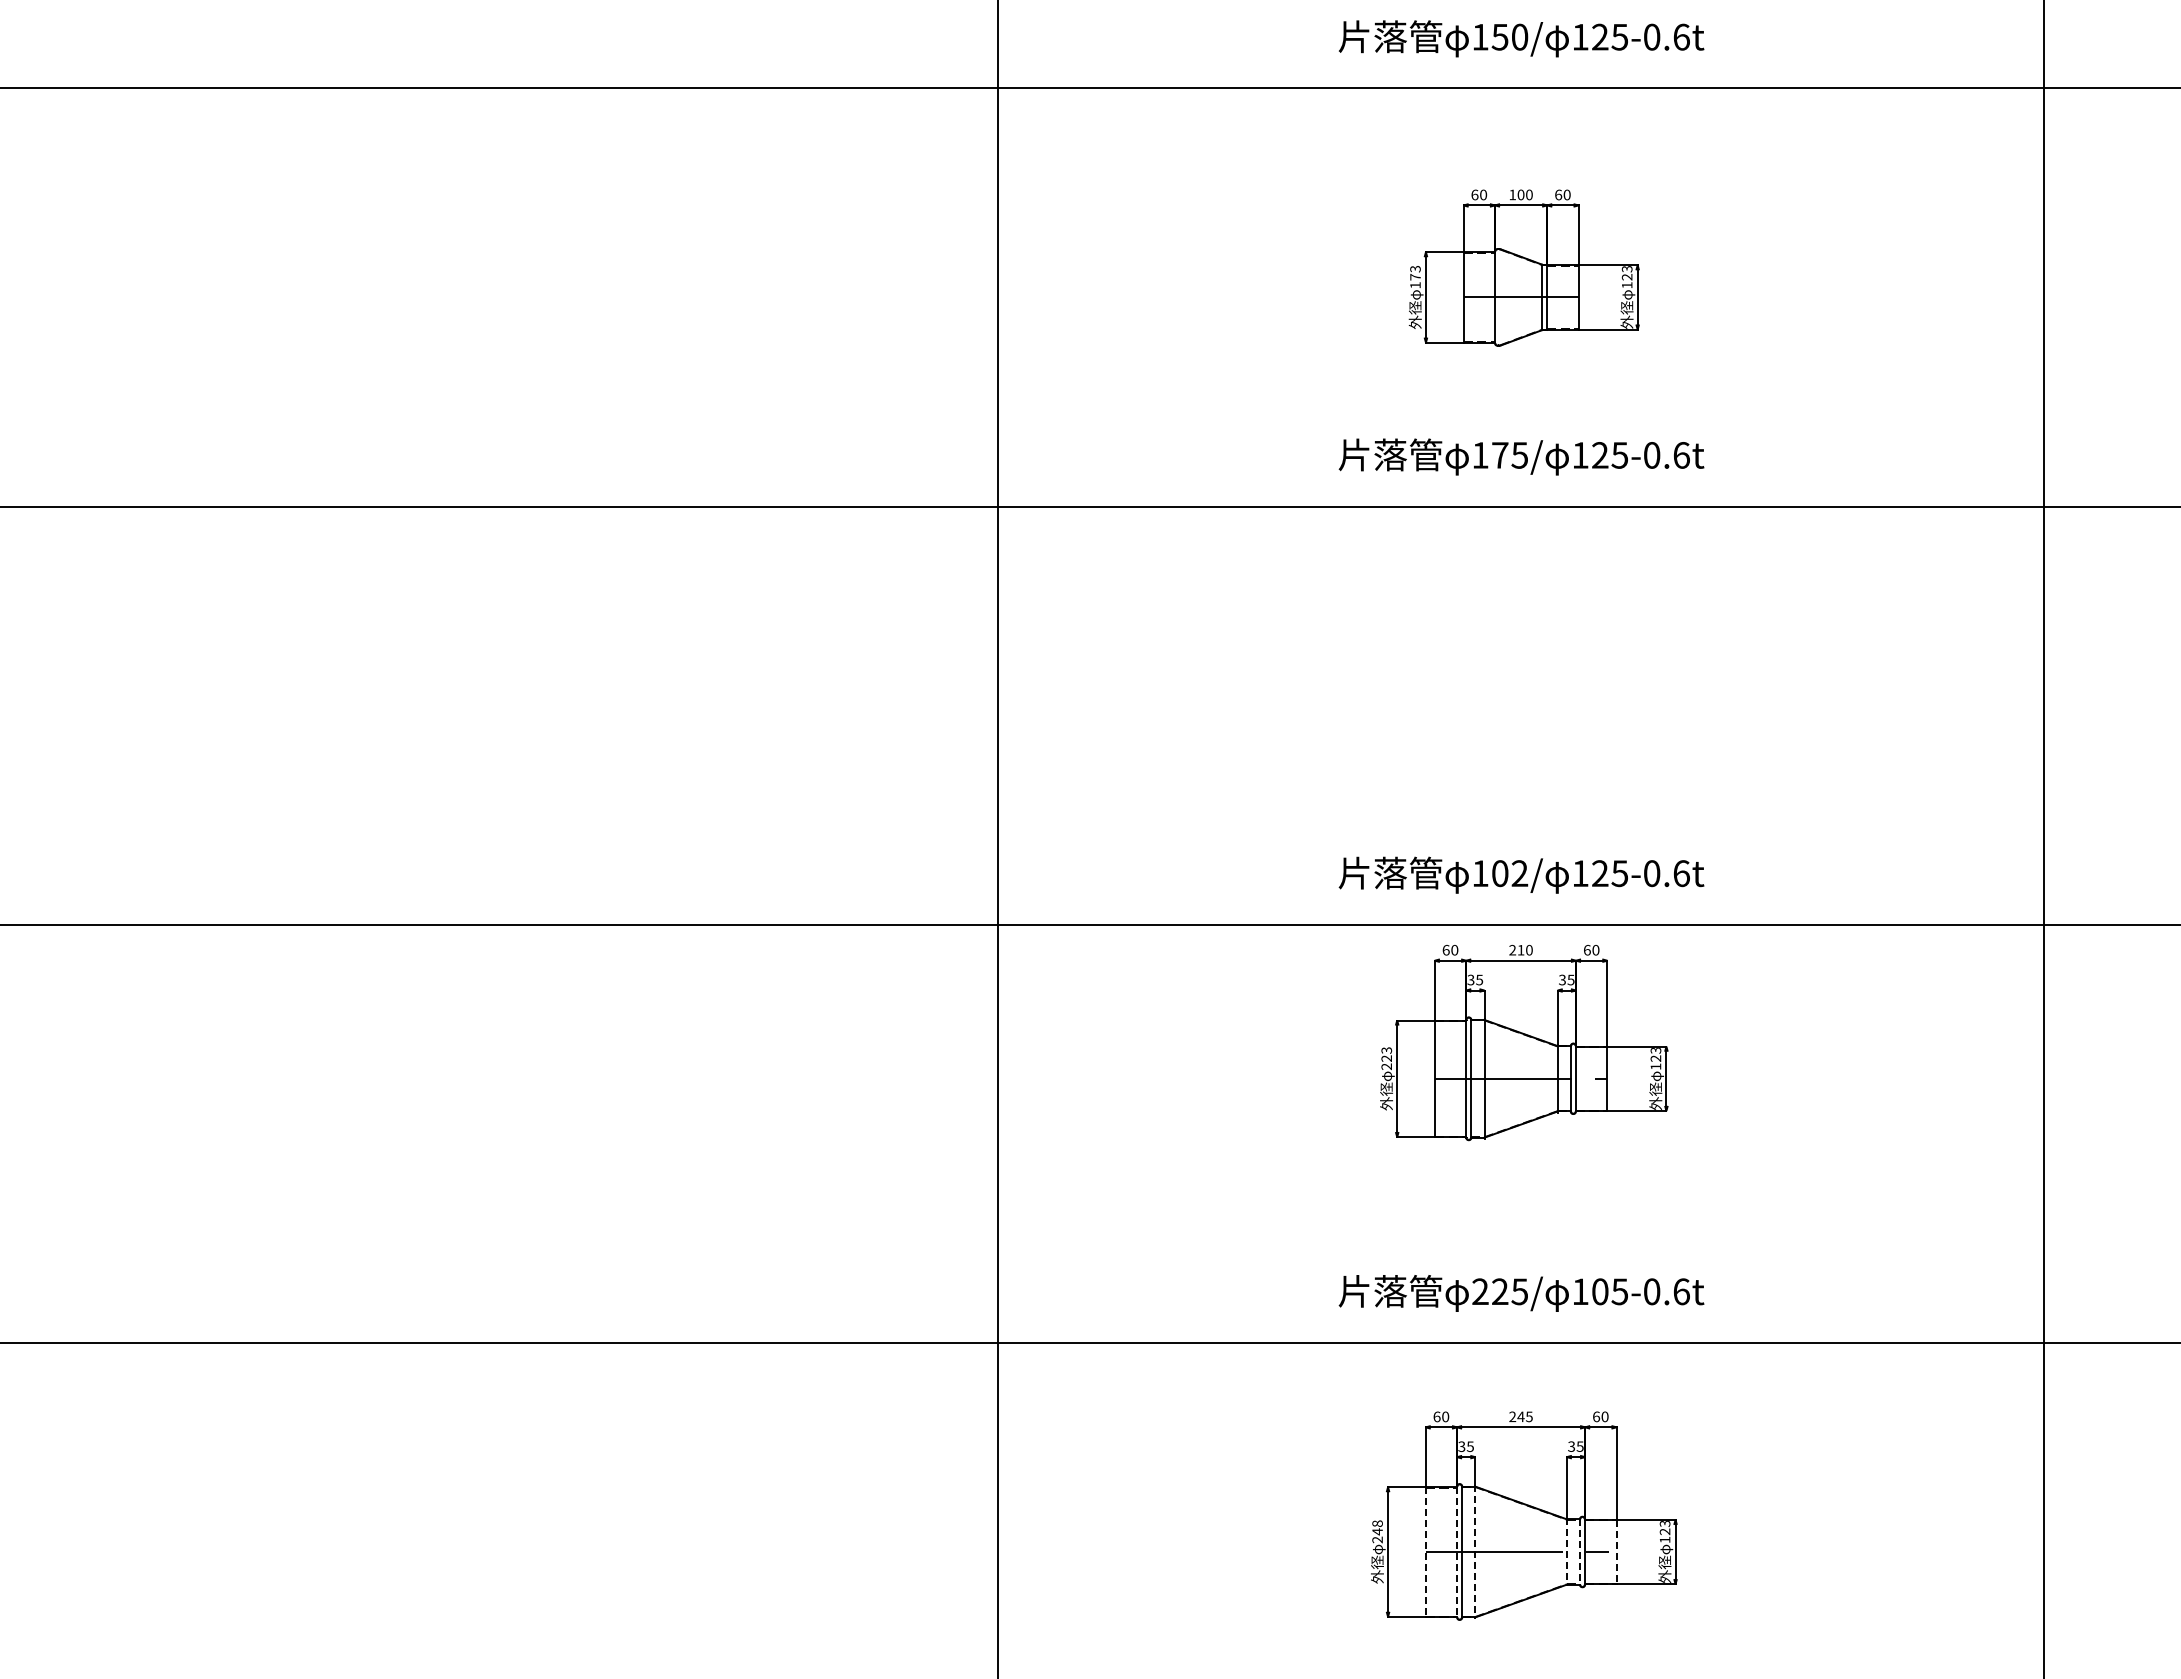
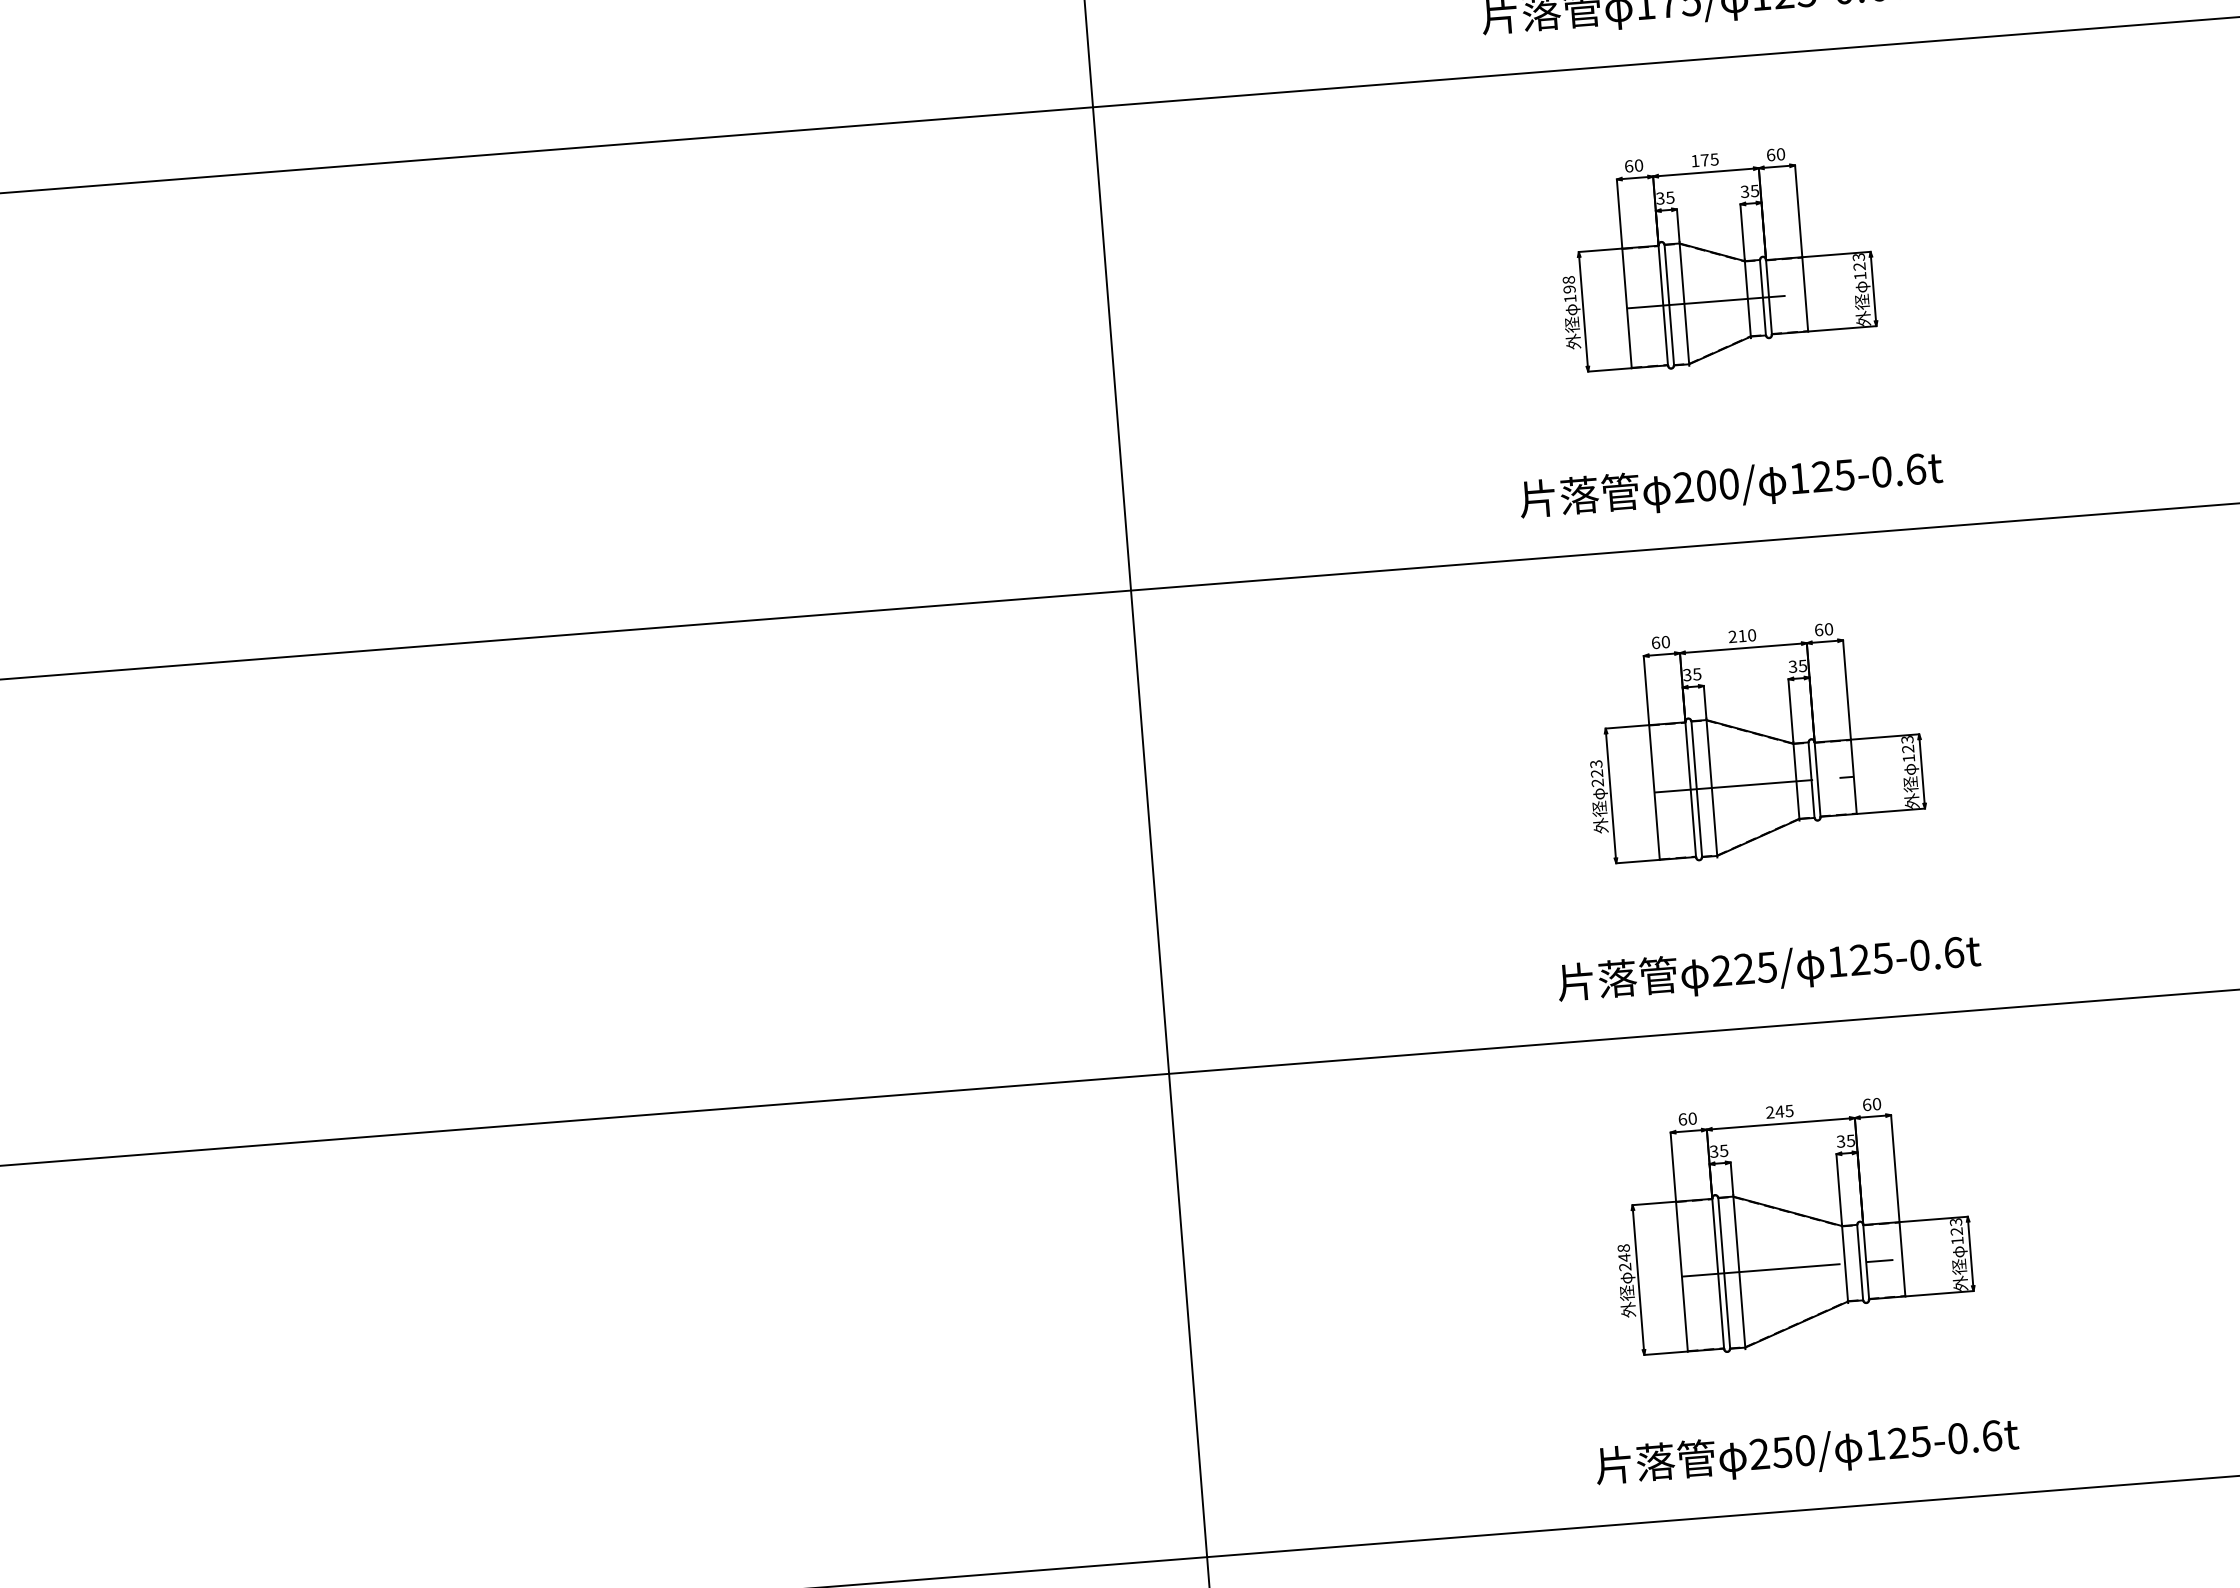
part: (1524, 679) -> (1716, 259), added
text: (1500, 873) -> (1706, 485), 102/ -> 200/
part: (1524, 1042) -> (1754, 742), moved
text: (1600, 1291) -> (1860, 959), 105-0.6t -> 125-0.6t
line: (1425, 1552) -> (1681, 1277), dashed -> solid
line: (1457, 1552) -> (1718, 1274), dashed -> solid
line: (1475, 1552) -> (1739, 1272), dashed -> solid
line: (1566, 1552) -> (1844, 1264), dashed -> solid
line: (1579, 1552) -> (1859, 1263), dashed -> solid
line: (1616, 1552) -> (1902, 1259), dashed -> solid

